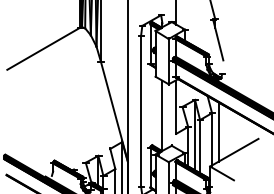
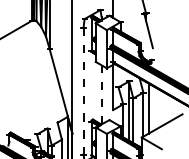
line: (141, 111) -> (83, 91), solid -> dashed
line: (162, 115) -> (101, 94), solid -> dashed

